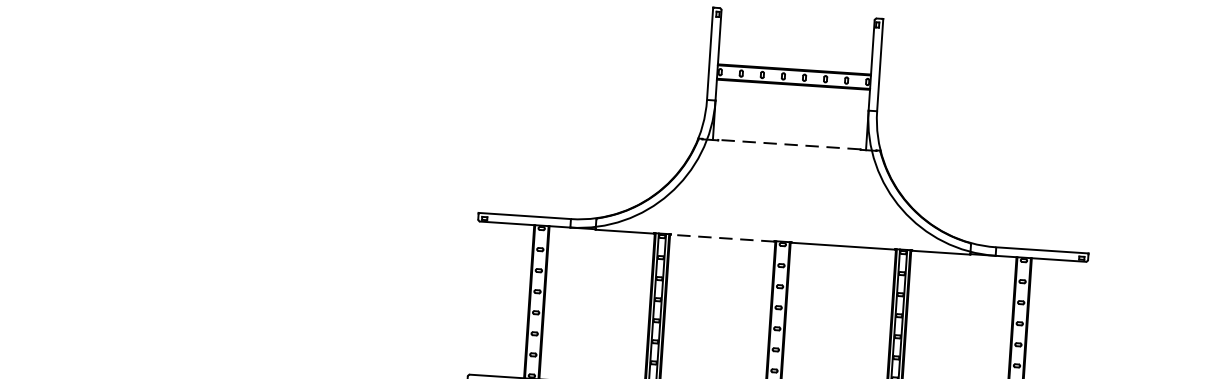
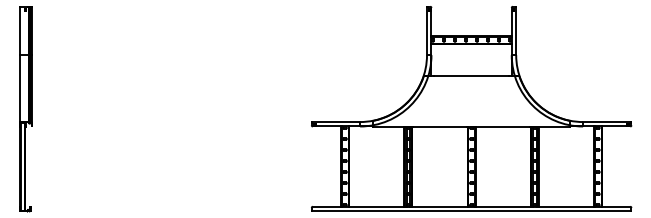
line: (789, 144) -> (471, 75), dashed -> solid
line: (721, 237) -> (439, 126), dashed -> solid

